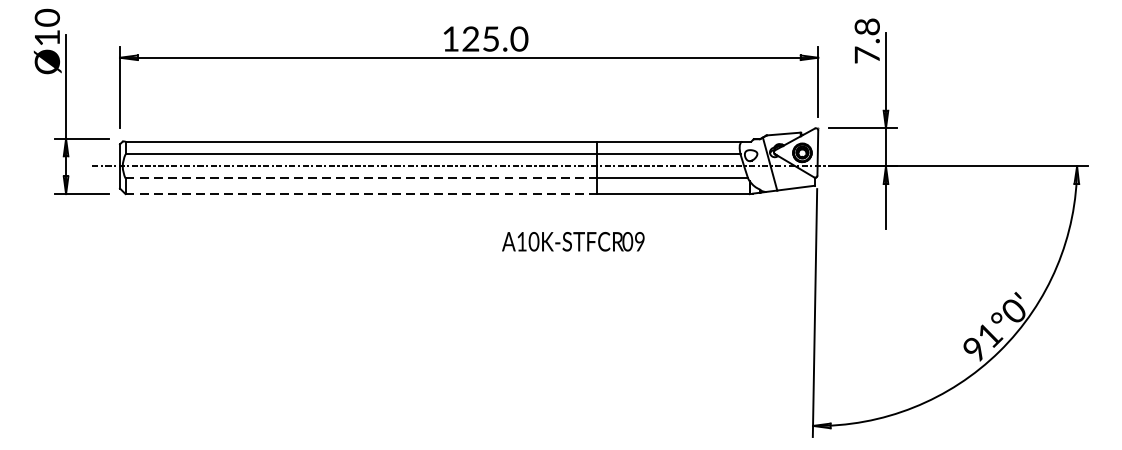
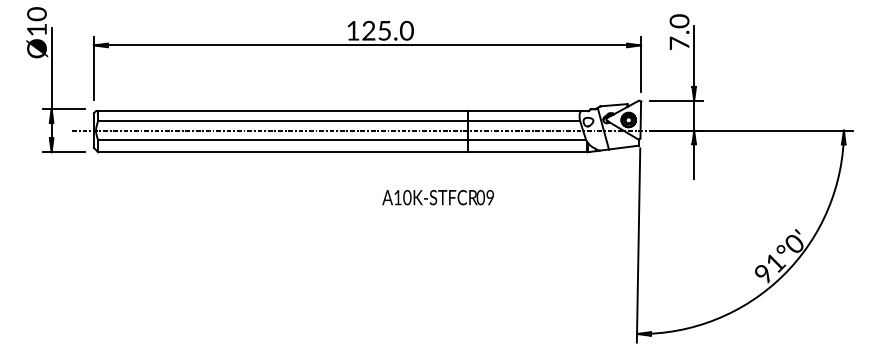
text: (868, 27) -> (680, 21), 7.8 -> 7.0
line: (361, 177) -> (283, 139), dashed -> solid
line: (361, 194) -> (283, 152), dashed -> solid
text: (572, 241) -> (437, 197), moved

